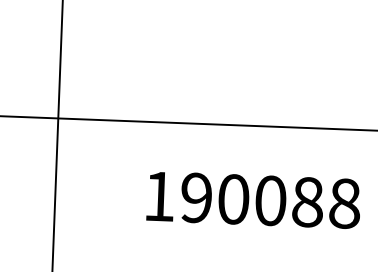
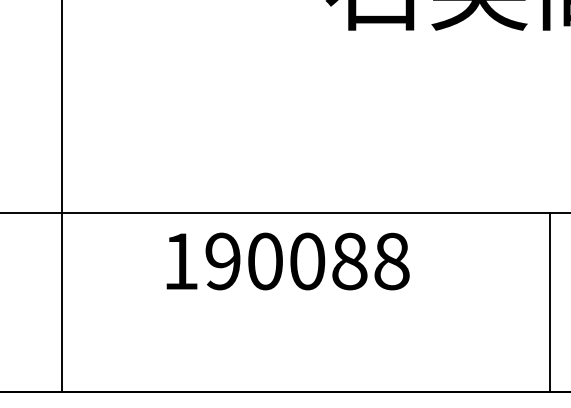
text: (253, 200) -> (287, 261), moved

